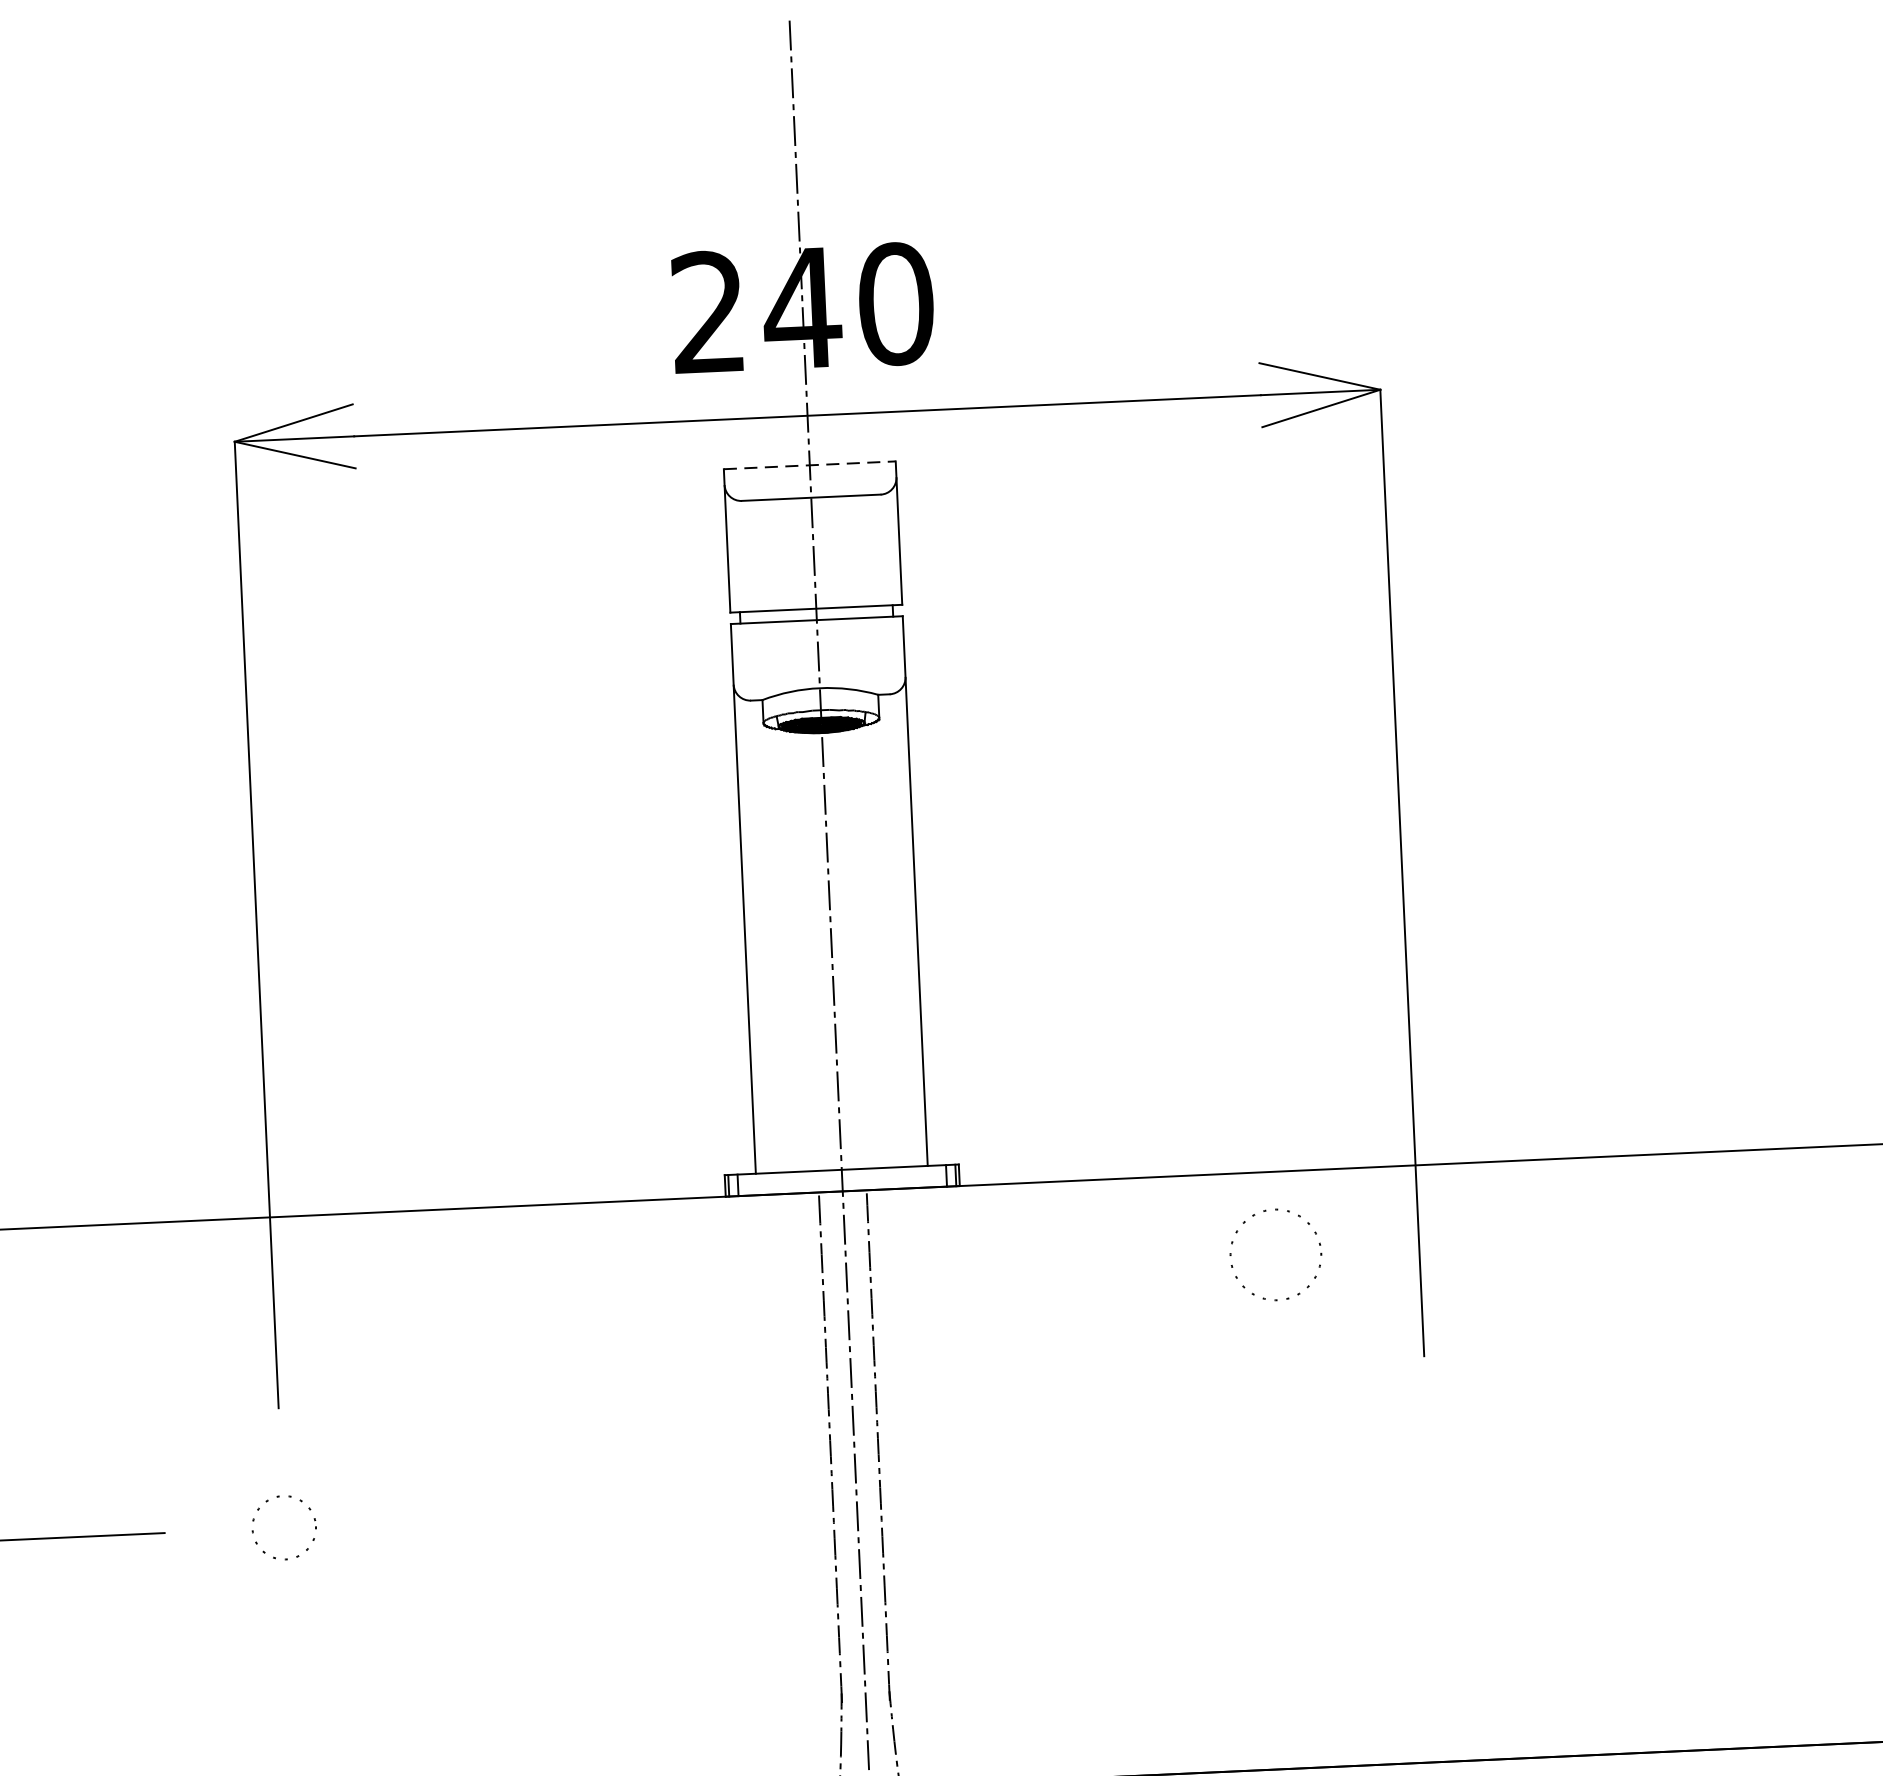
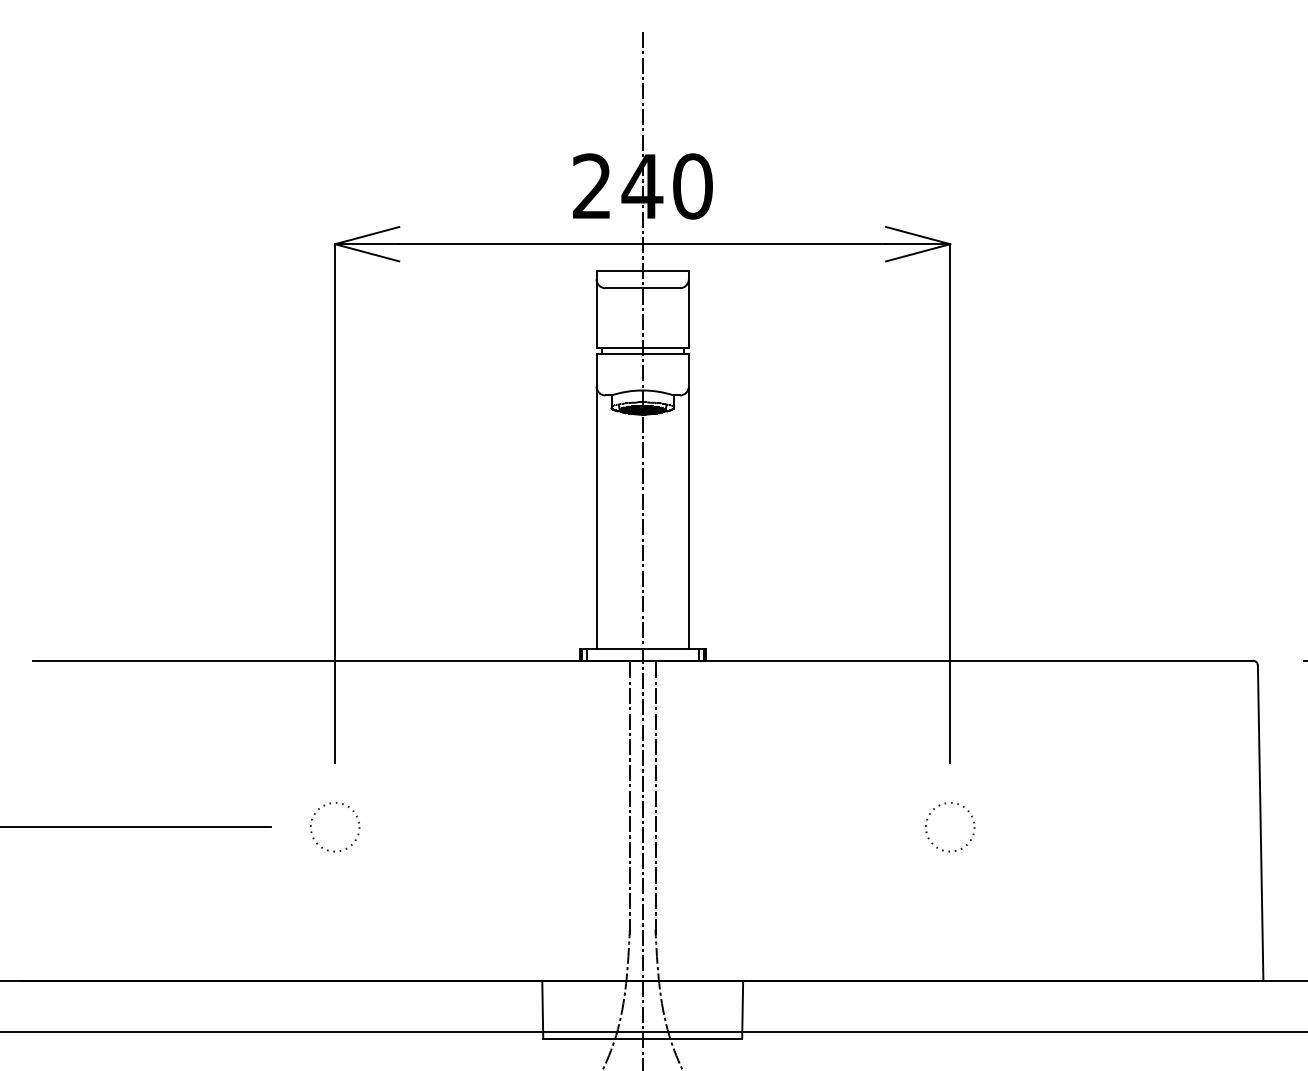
line: (811, 464) -> (643, 270), dashed -> solid
circle: (1276, 1255) -> (950, 827), moved
circle: (284, 1528) -> (335, 827), size x1.43

